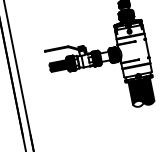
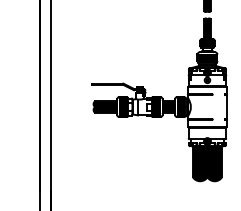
fill: (104, 56) -> (168, 106), added
fill: (137, 104) -> (199, 177), added

